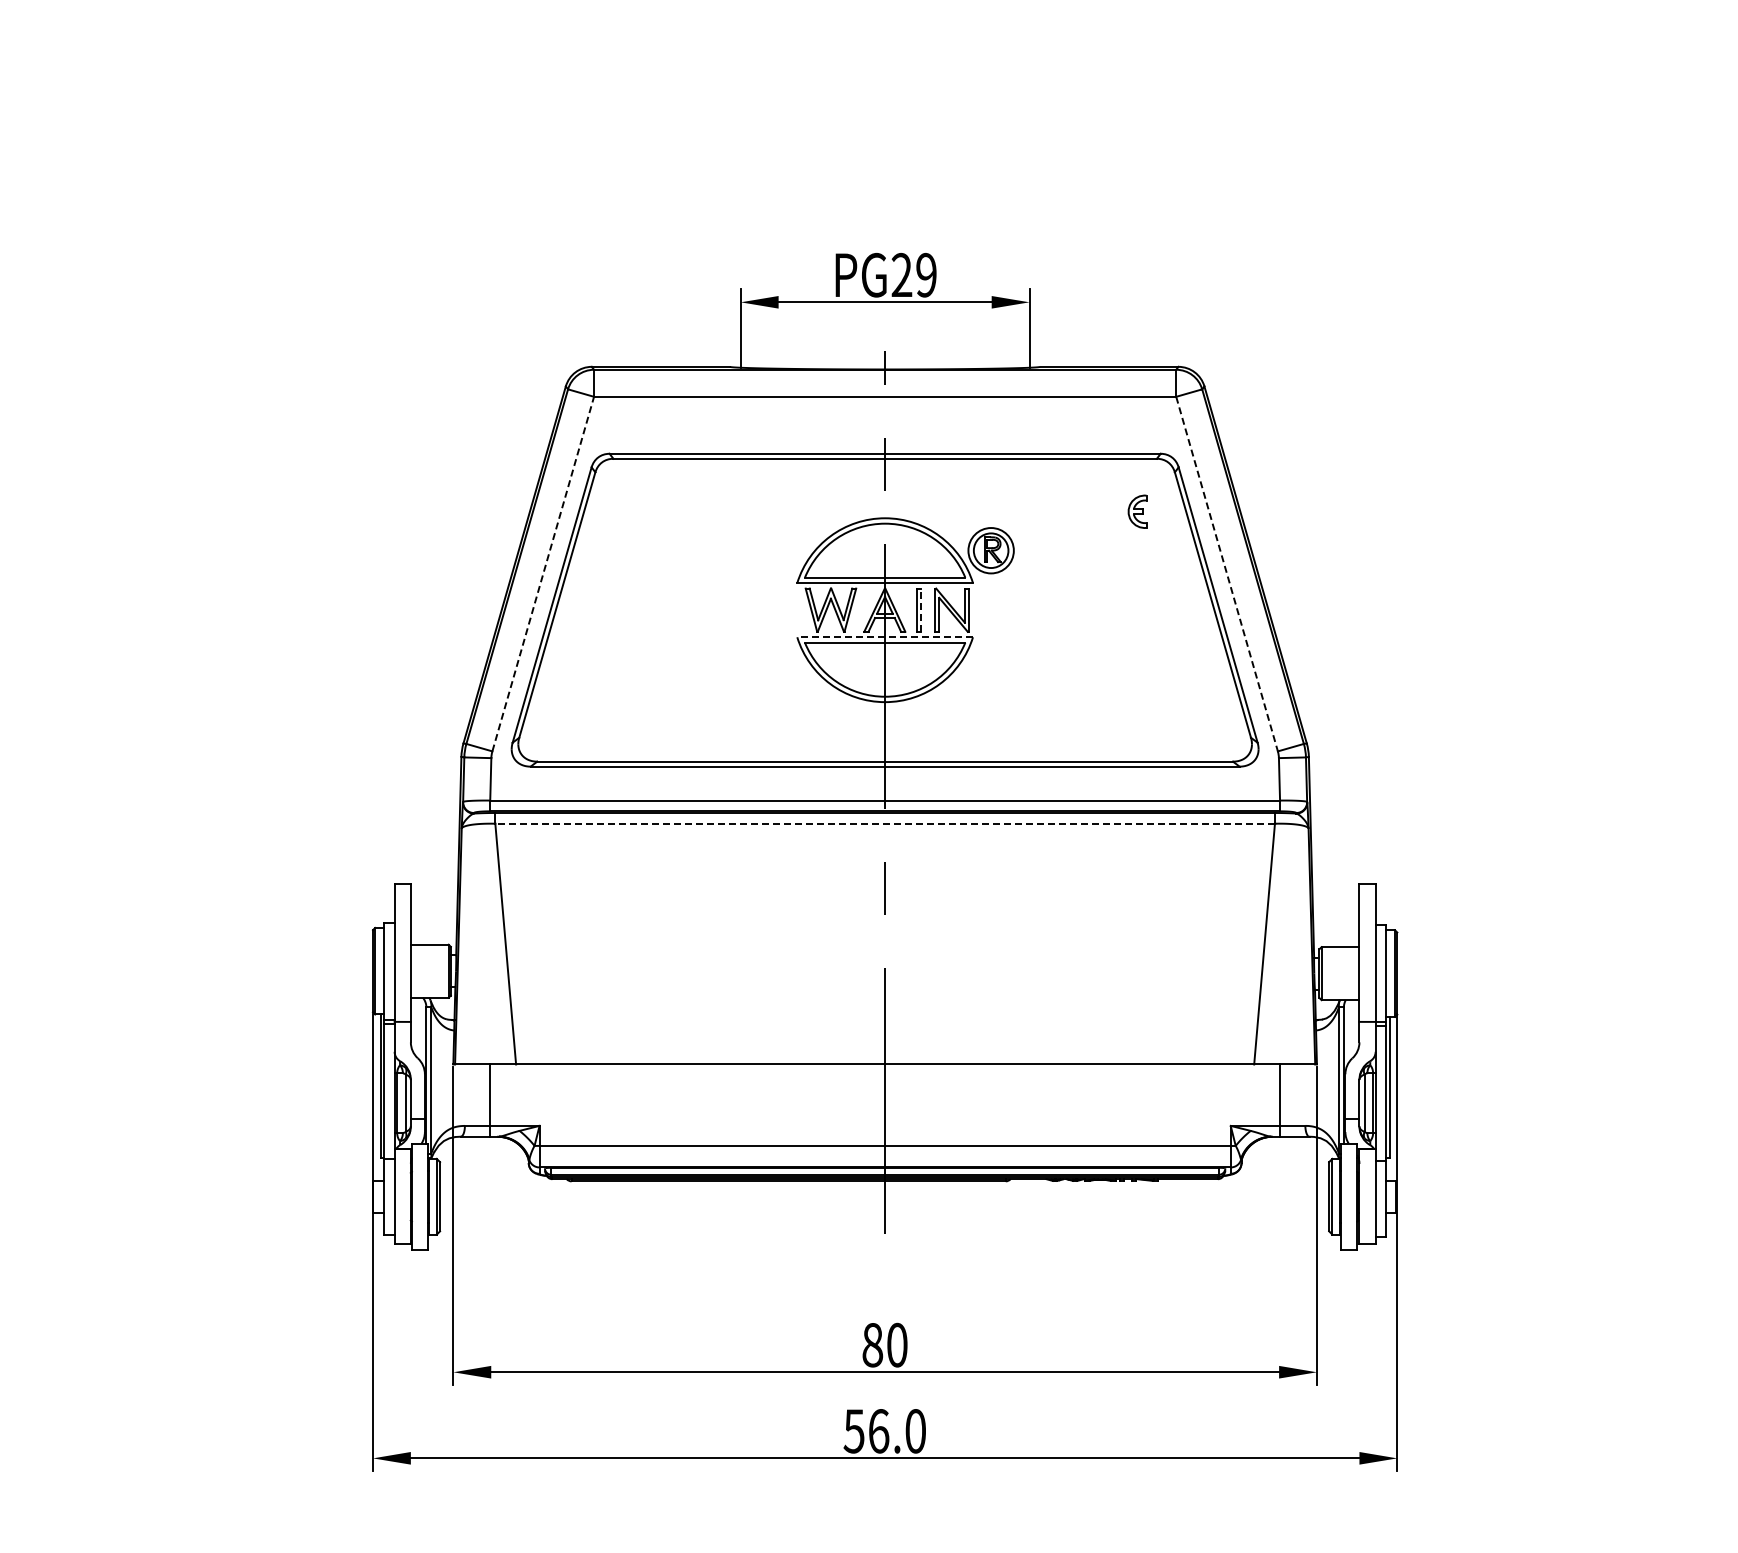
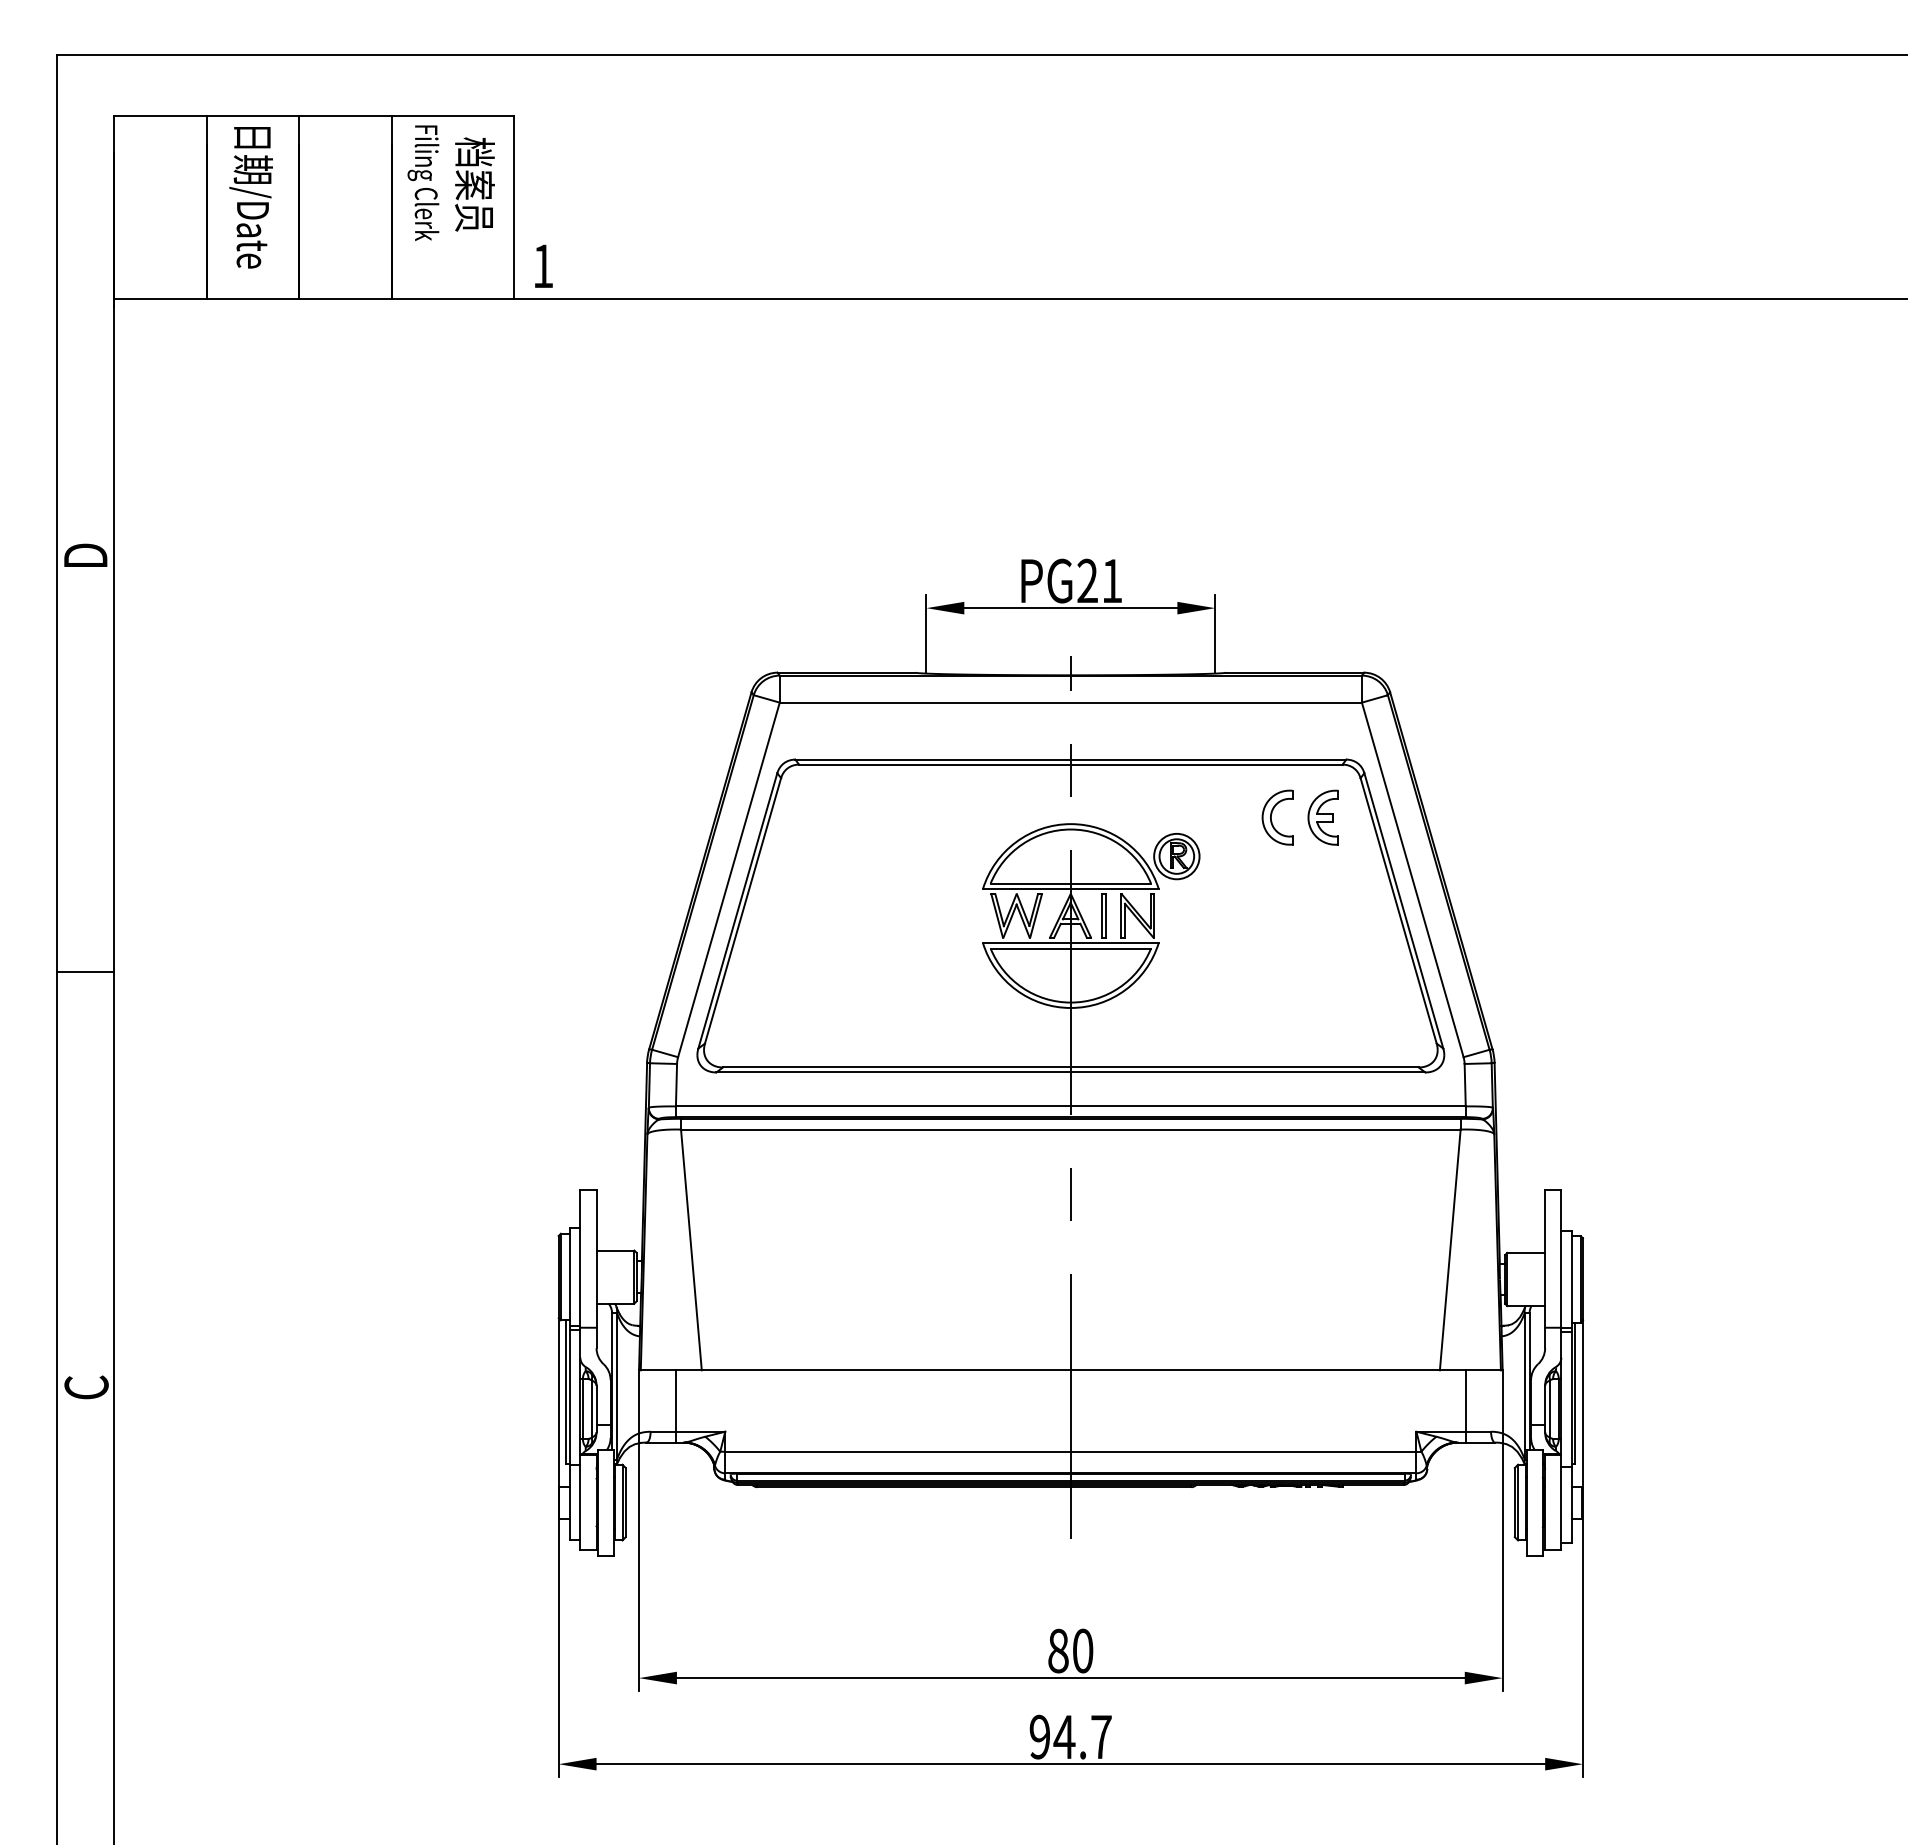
text: (926, 274) -> (1112, 580), PG29 -> PG21
part: (1091, 511) -> (1277, 817), added
part: (1136, 511) -> (1322, 817), size x1.67
line: (543, 573) -> (729, 879), dashed -> solid
line: (1226, 574) -> (1412, 880), dashed -> solid
line: (920, 610) -> (1106, 916), dashed -> solid
line: (884, 637) -> (1070, 943), dashed -> solid
line: (884, 823) -> (1070, 1129), dashed -> solid
text: (884, 1430) -> (1070, 1736), 56.0 -> 94.7

